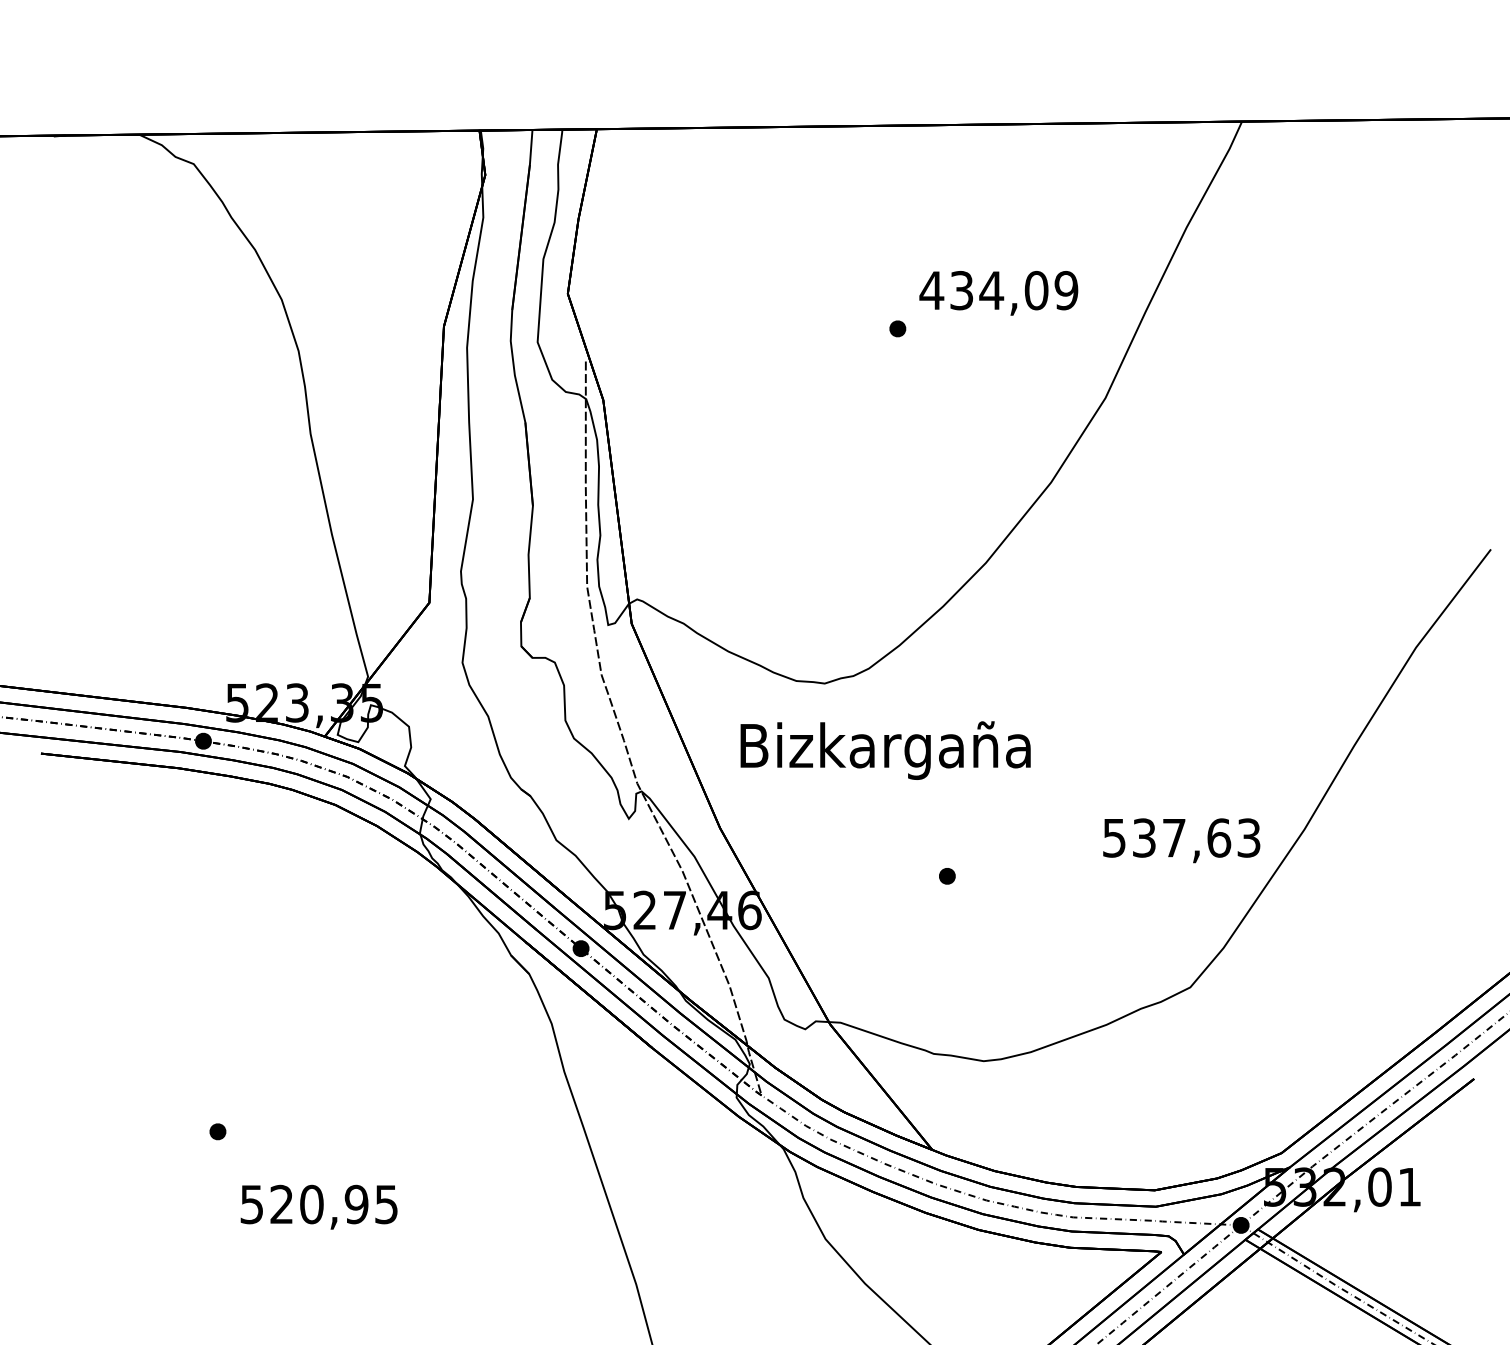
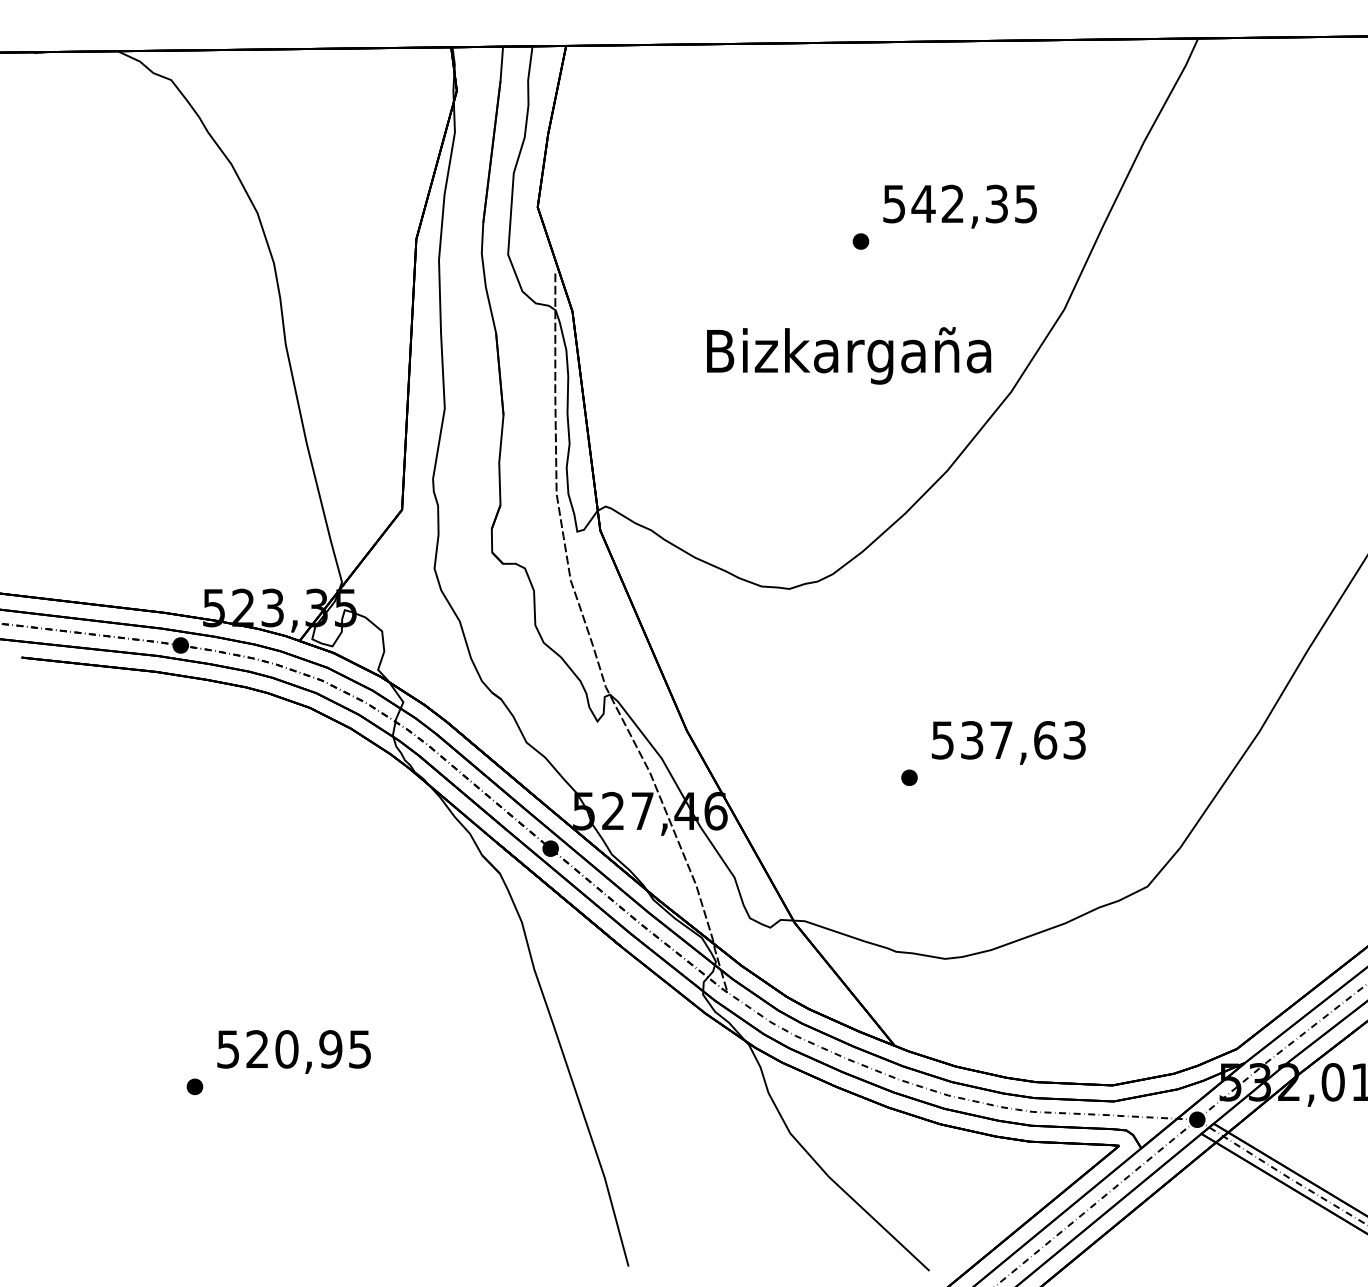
text: (998, 290) -> (959, 203), 434,09 -> 542,35
text: (885, 750) -> (848, 355), moved
text: (1181, 840) -> (1008, 742), moved
part: (217, 1131) -> (194, 1086), moved
text: (318, 1206) -> (293, 1051), moved

